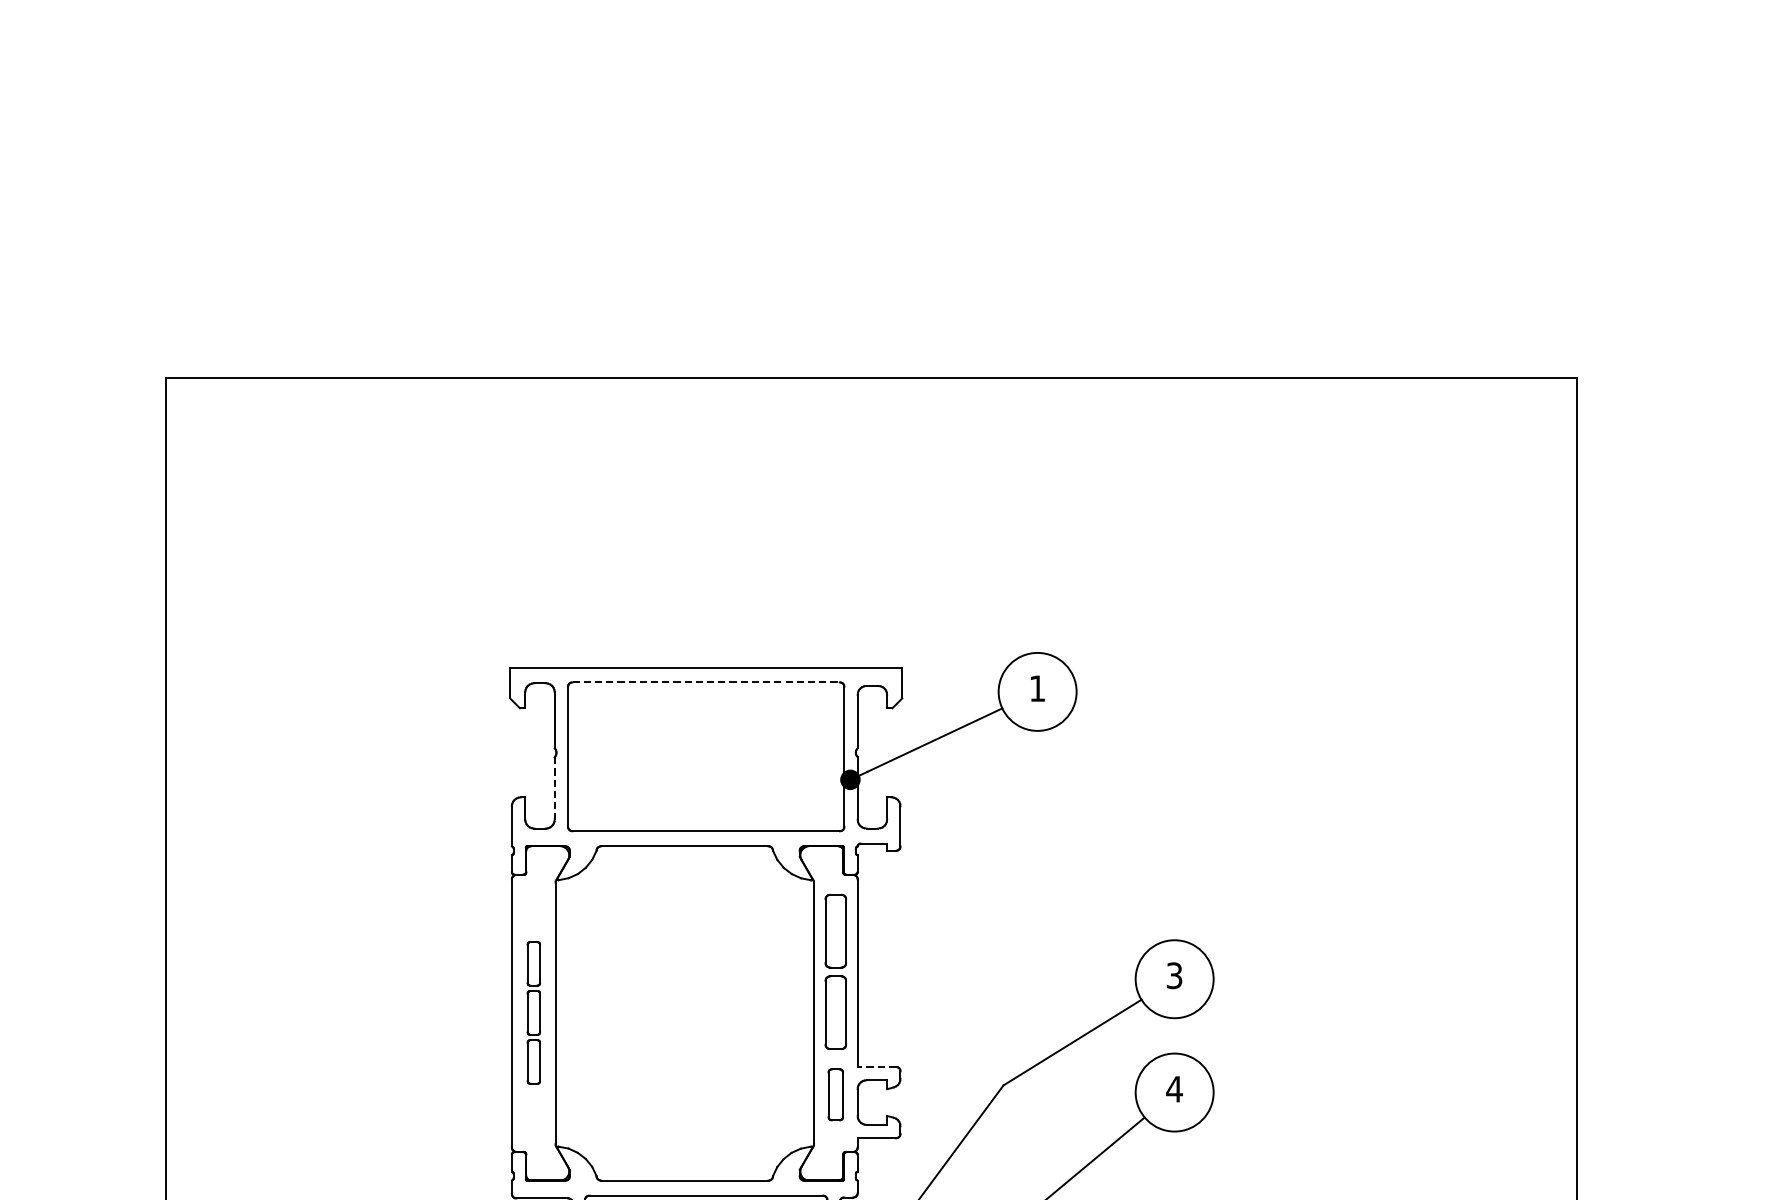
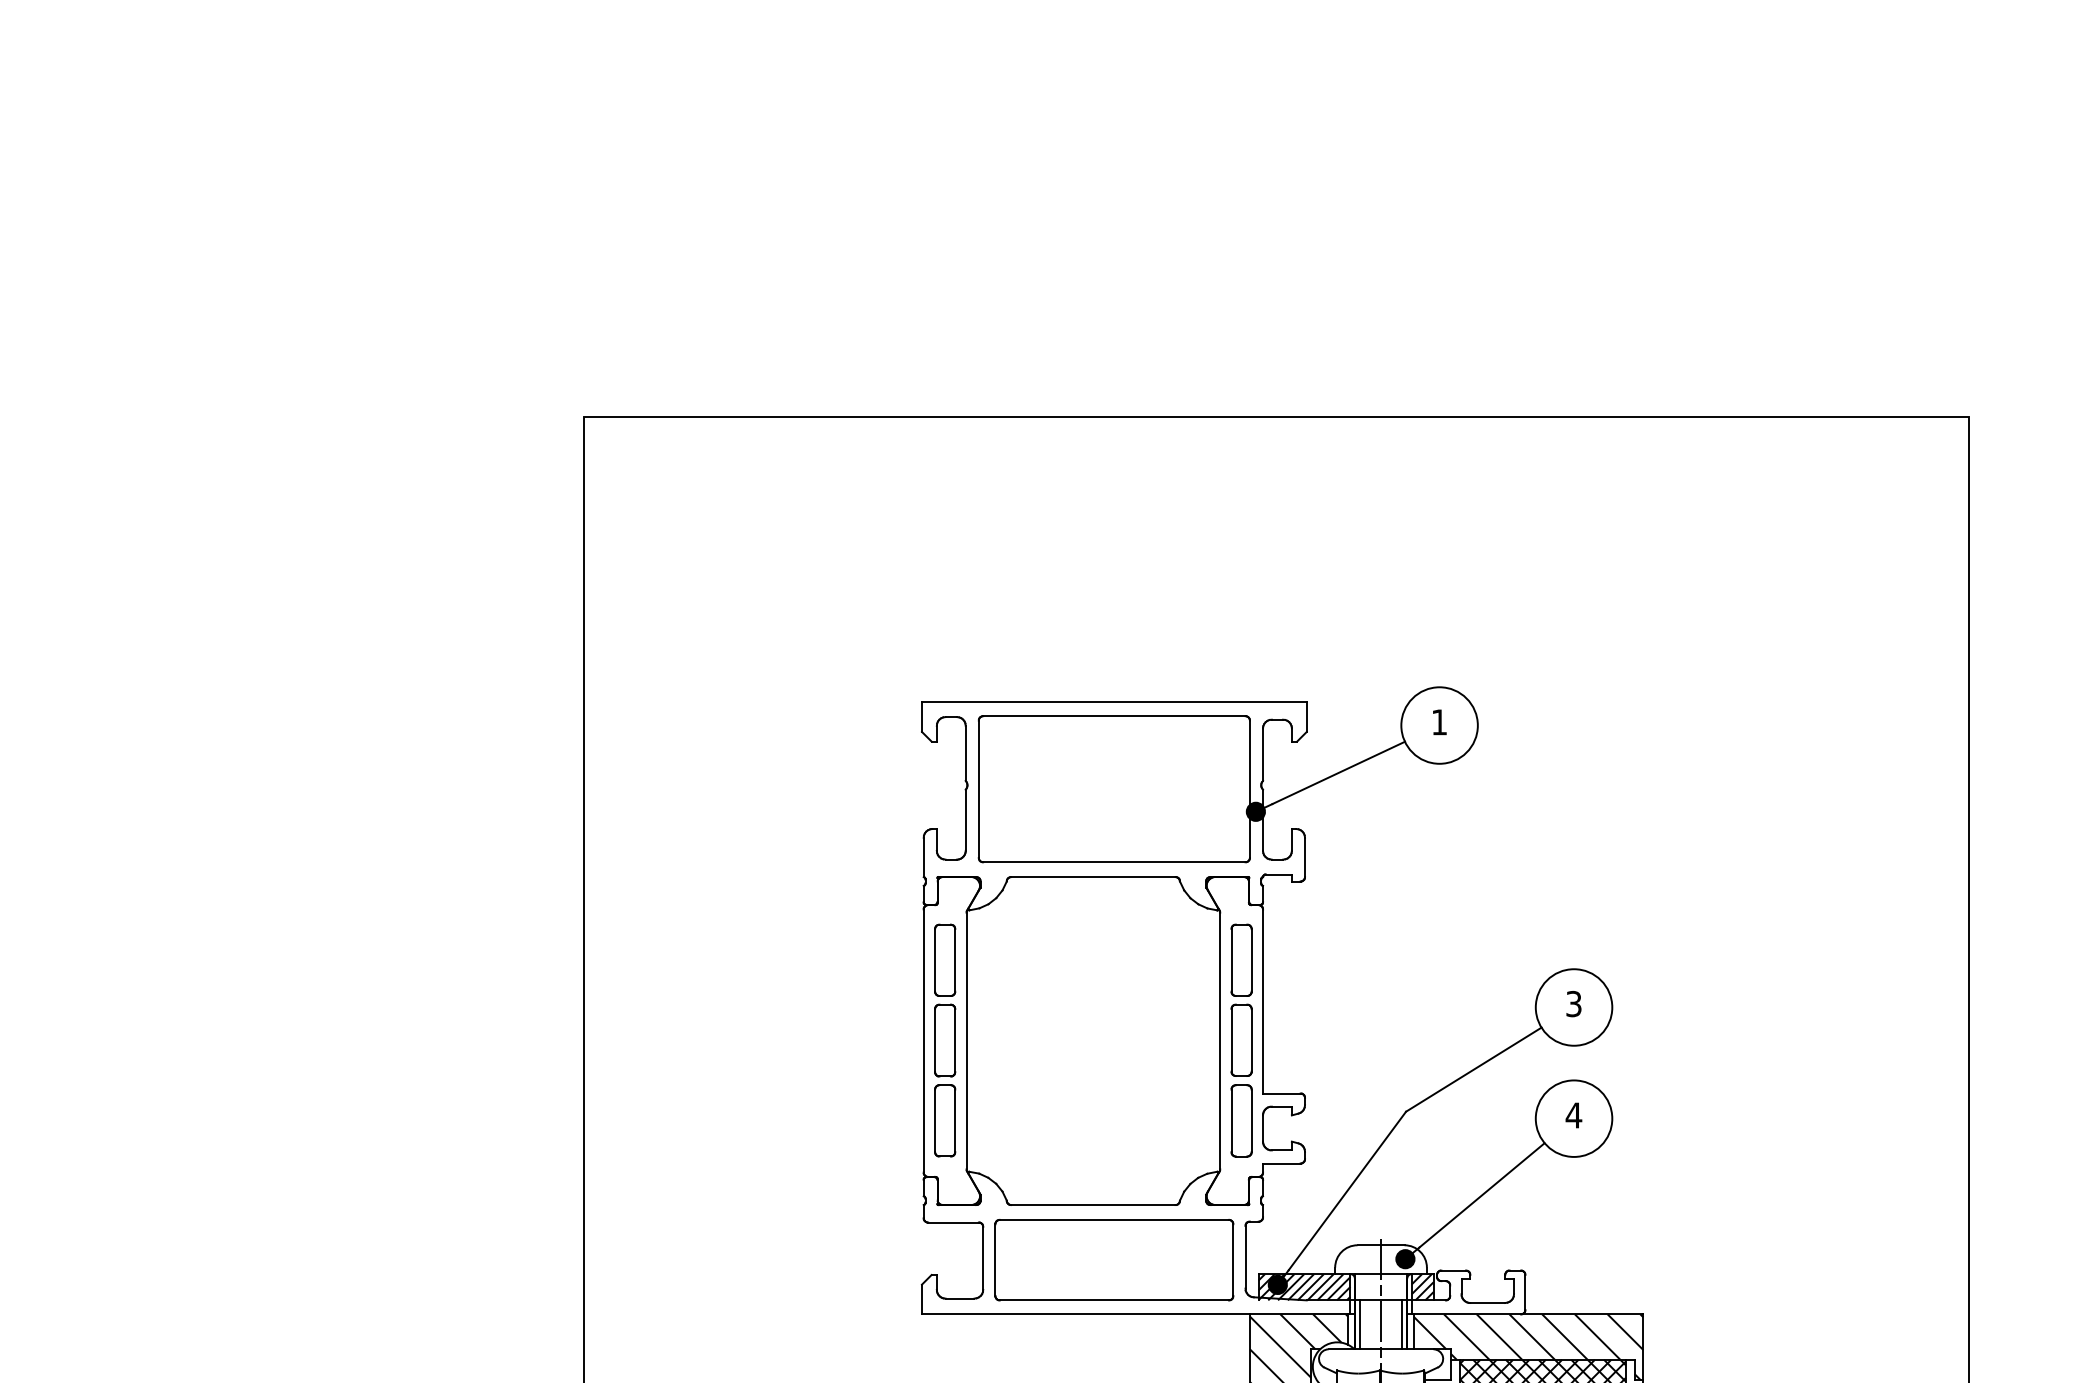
line: (706, 682) -> (1114, 716), dashed -> solid
line: (554, 788) -> (965, 820), dashed -> solid
part: (534, 1012) -> (945, 1040), size x1.67
line: (876, 1066) -> (1281, 1093), dashed -> solid
part: (835, 1094) -> (1241, 1120), size x1.43

